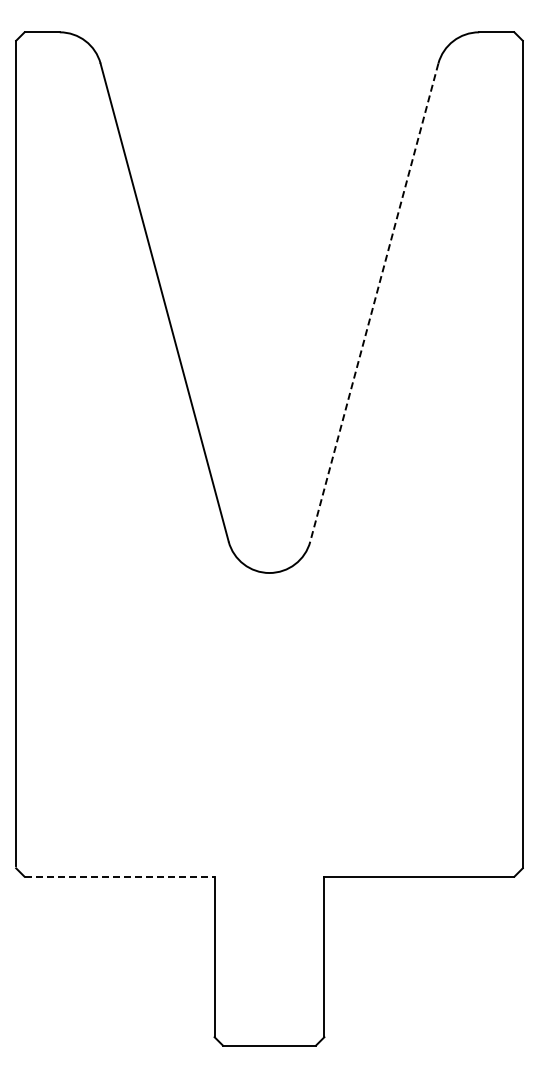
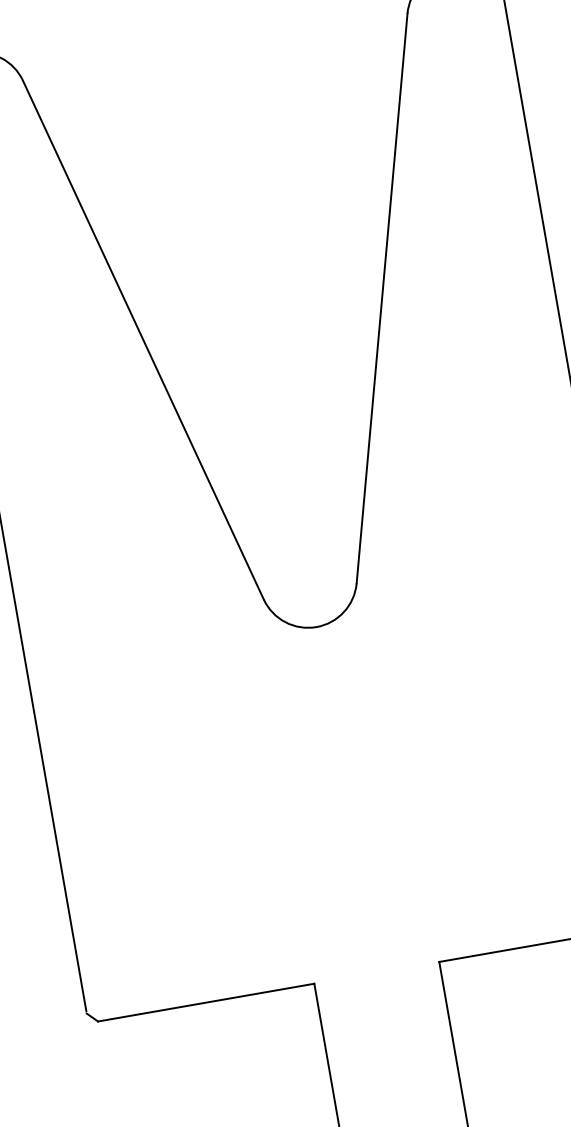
line: (374, 303) -> (382, 299), dashed -> solid
line: (119, 876) -> (206, 1002), dashed -> solid

